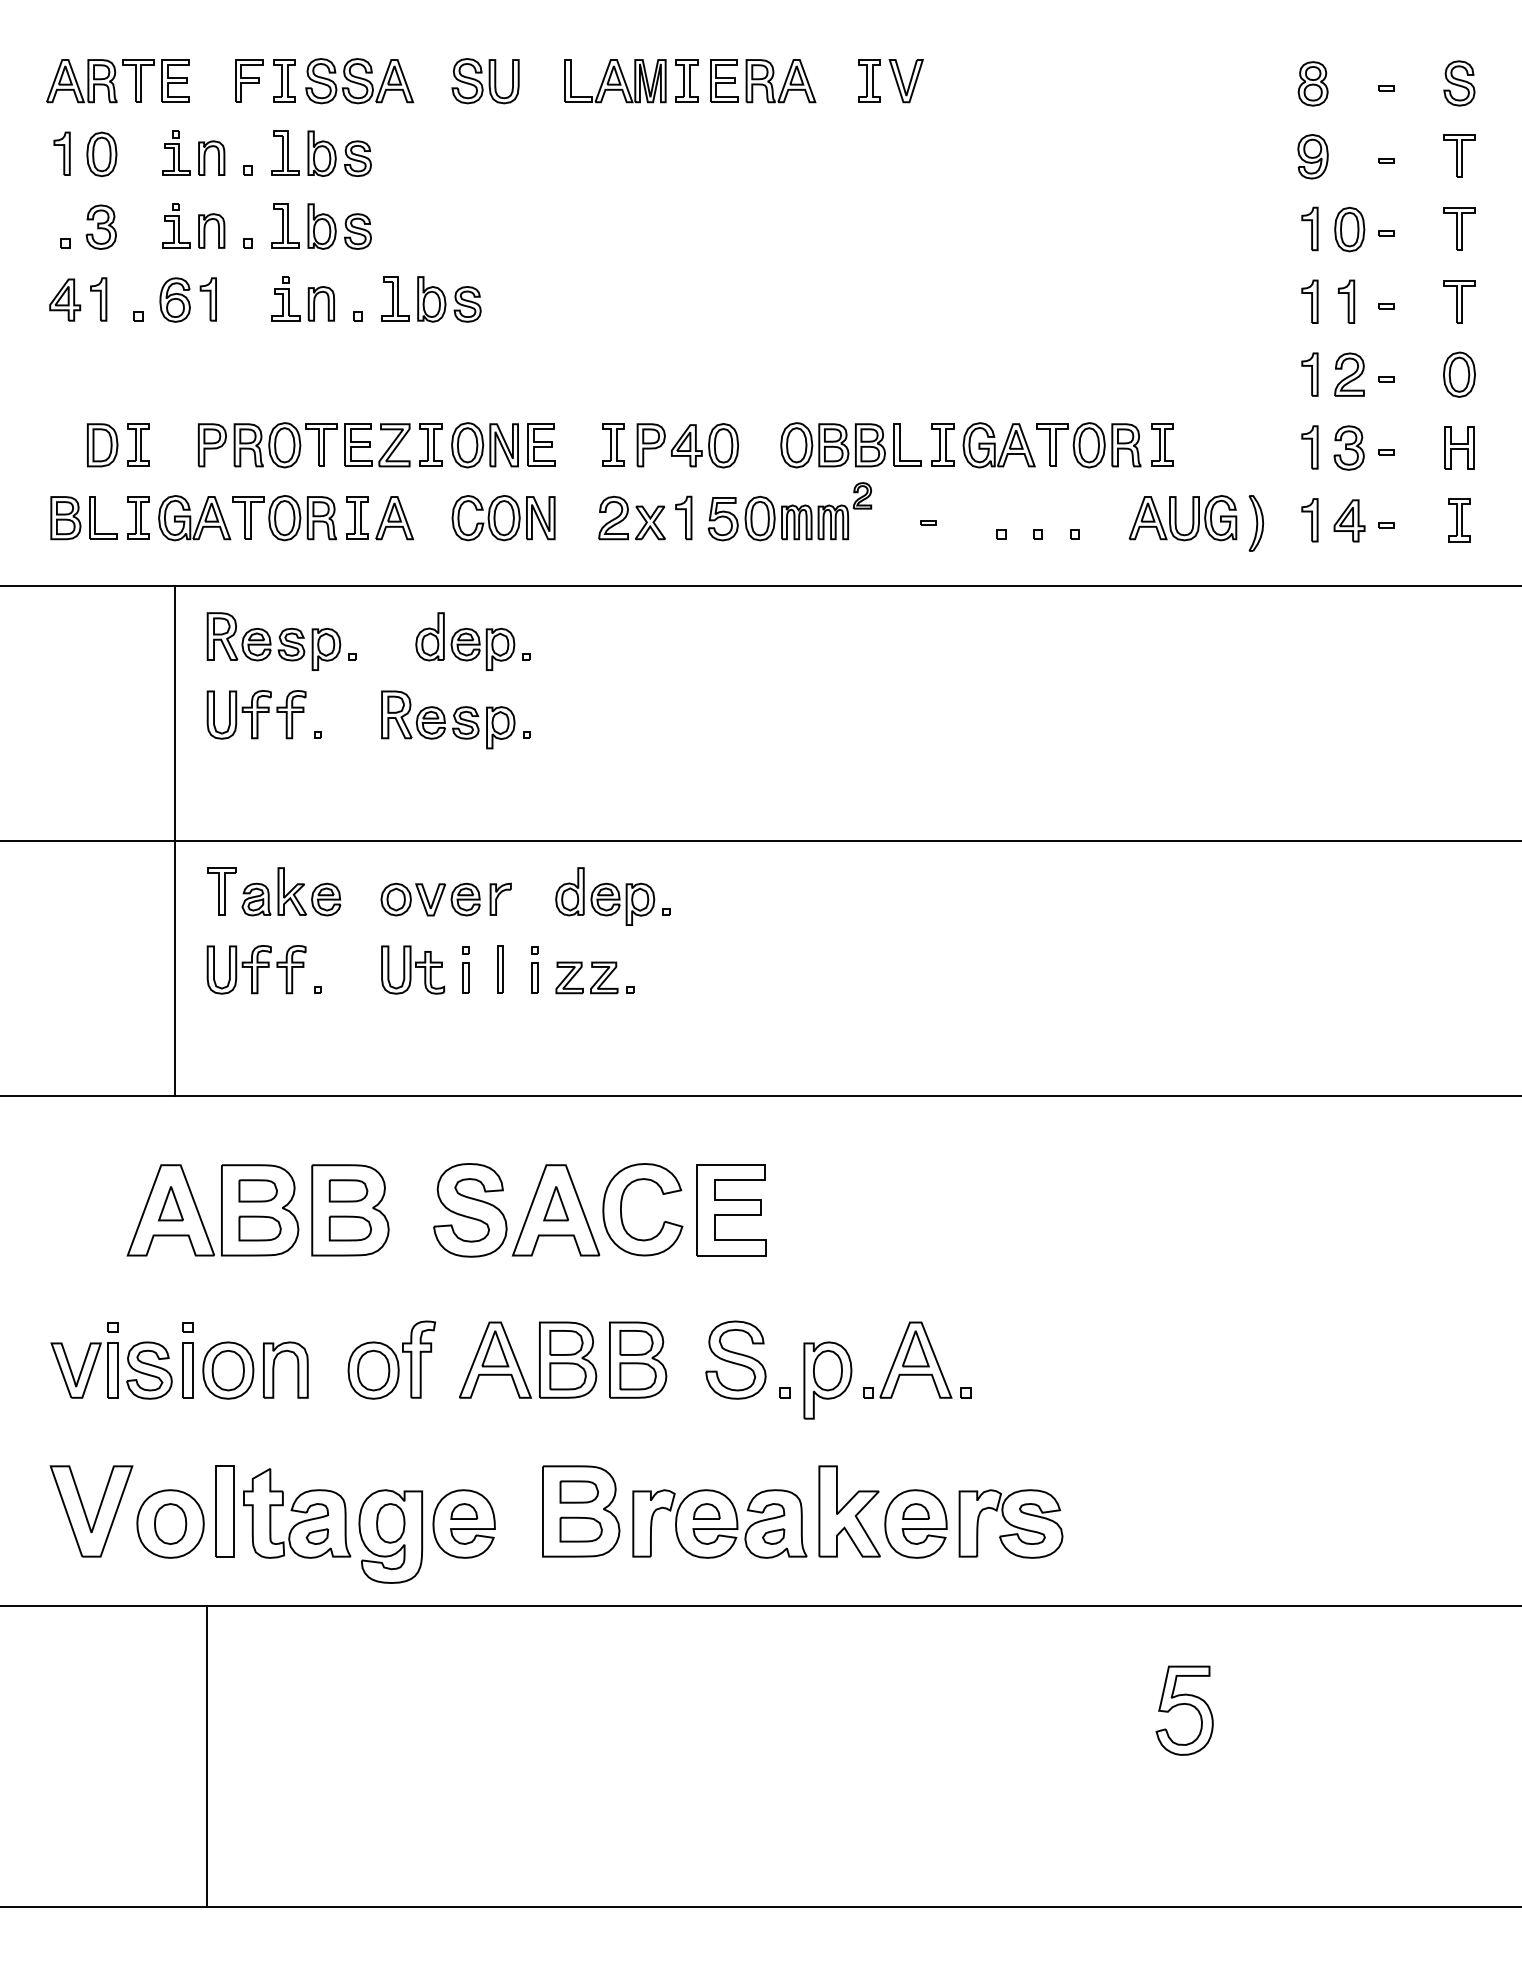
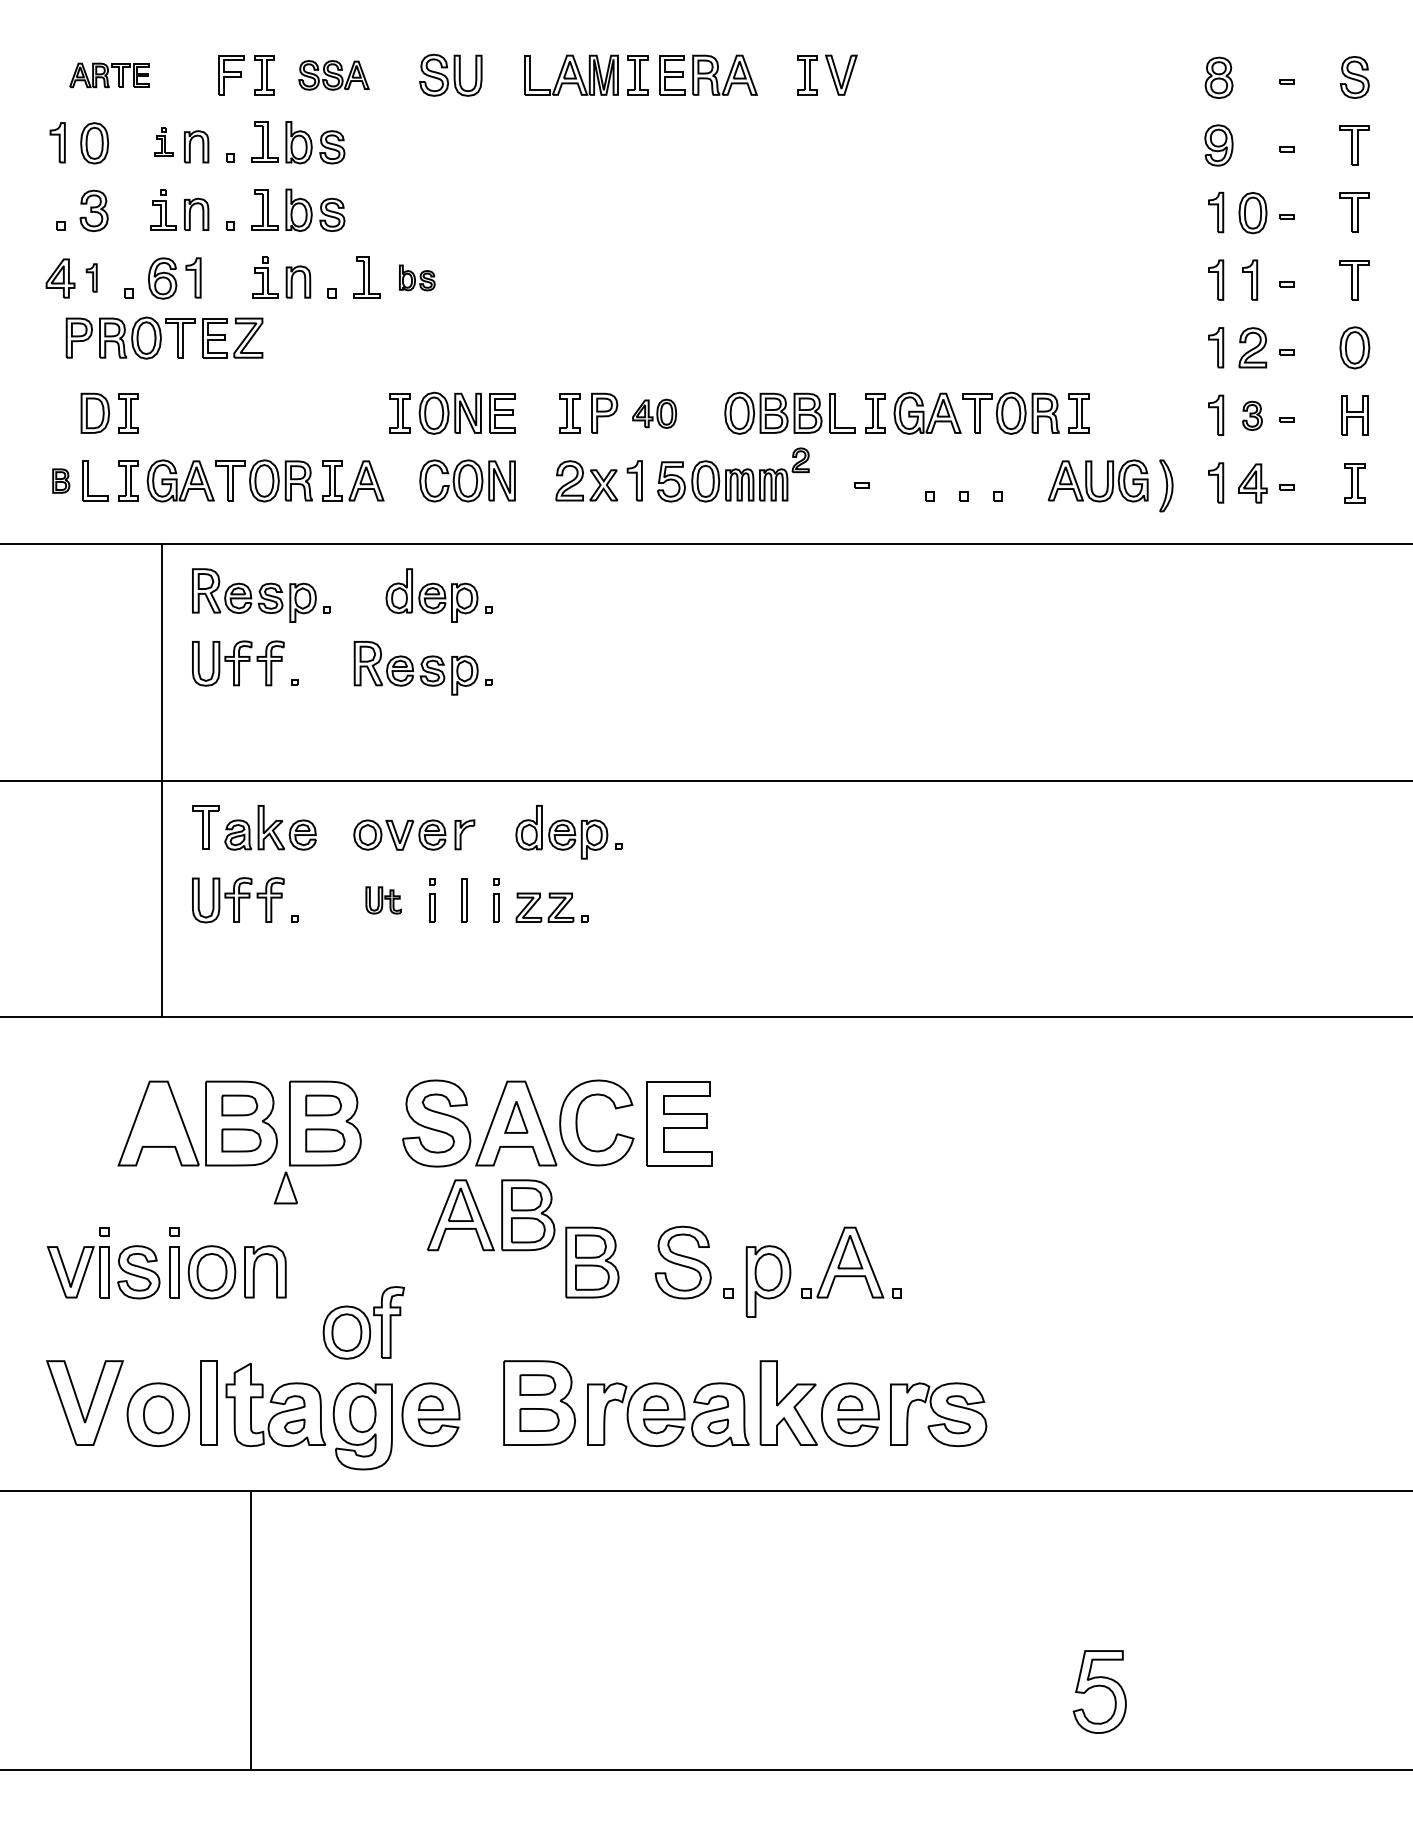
part: (117, 81) -> (109, 75), size x0.6
part: (359, 81) -> (333, 75), size x0.7
part: (176, 152) -> (163, 141), size x0.7
part: (98, 299) -> (91, 278), size x0.7
part: (449, 299) -> (417, 278), size x0.6
part: (303, 445) -> (163, 338), moved
part: (705, 445) -> (654, 413), size x0.7
part: (1348, 447) -> (1251, 415), size x0.7
part: (65, 518) -> (60, 481), size x0.6
part: (413, 969) -> (383, 899), size x0.6
part: (170, 1203) -> (285, 1187), moved
part: (391, 1359) -> (363, 1322), moved
part: (518, 1363) -> (482, 1218), moved
part: (1184, 1710) -> (1099, 1691), moved
line: (207, 1756) -> (251, 1630), moved

